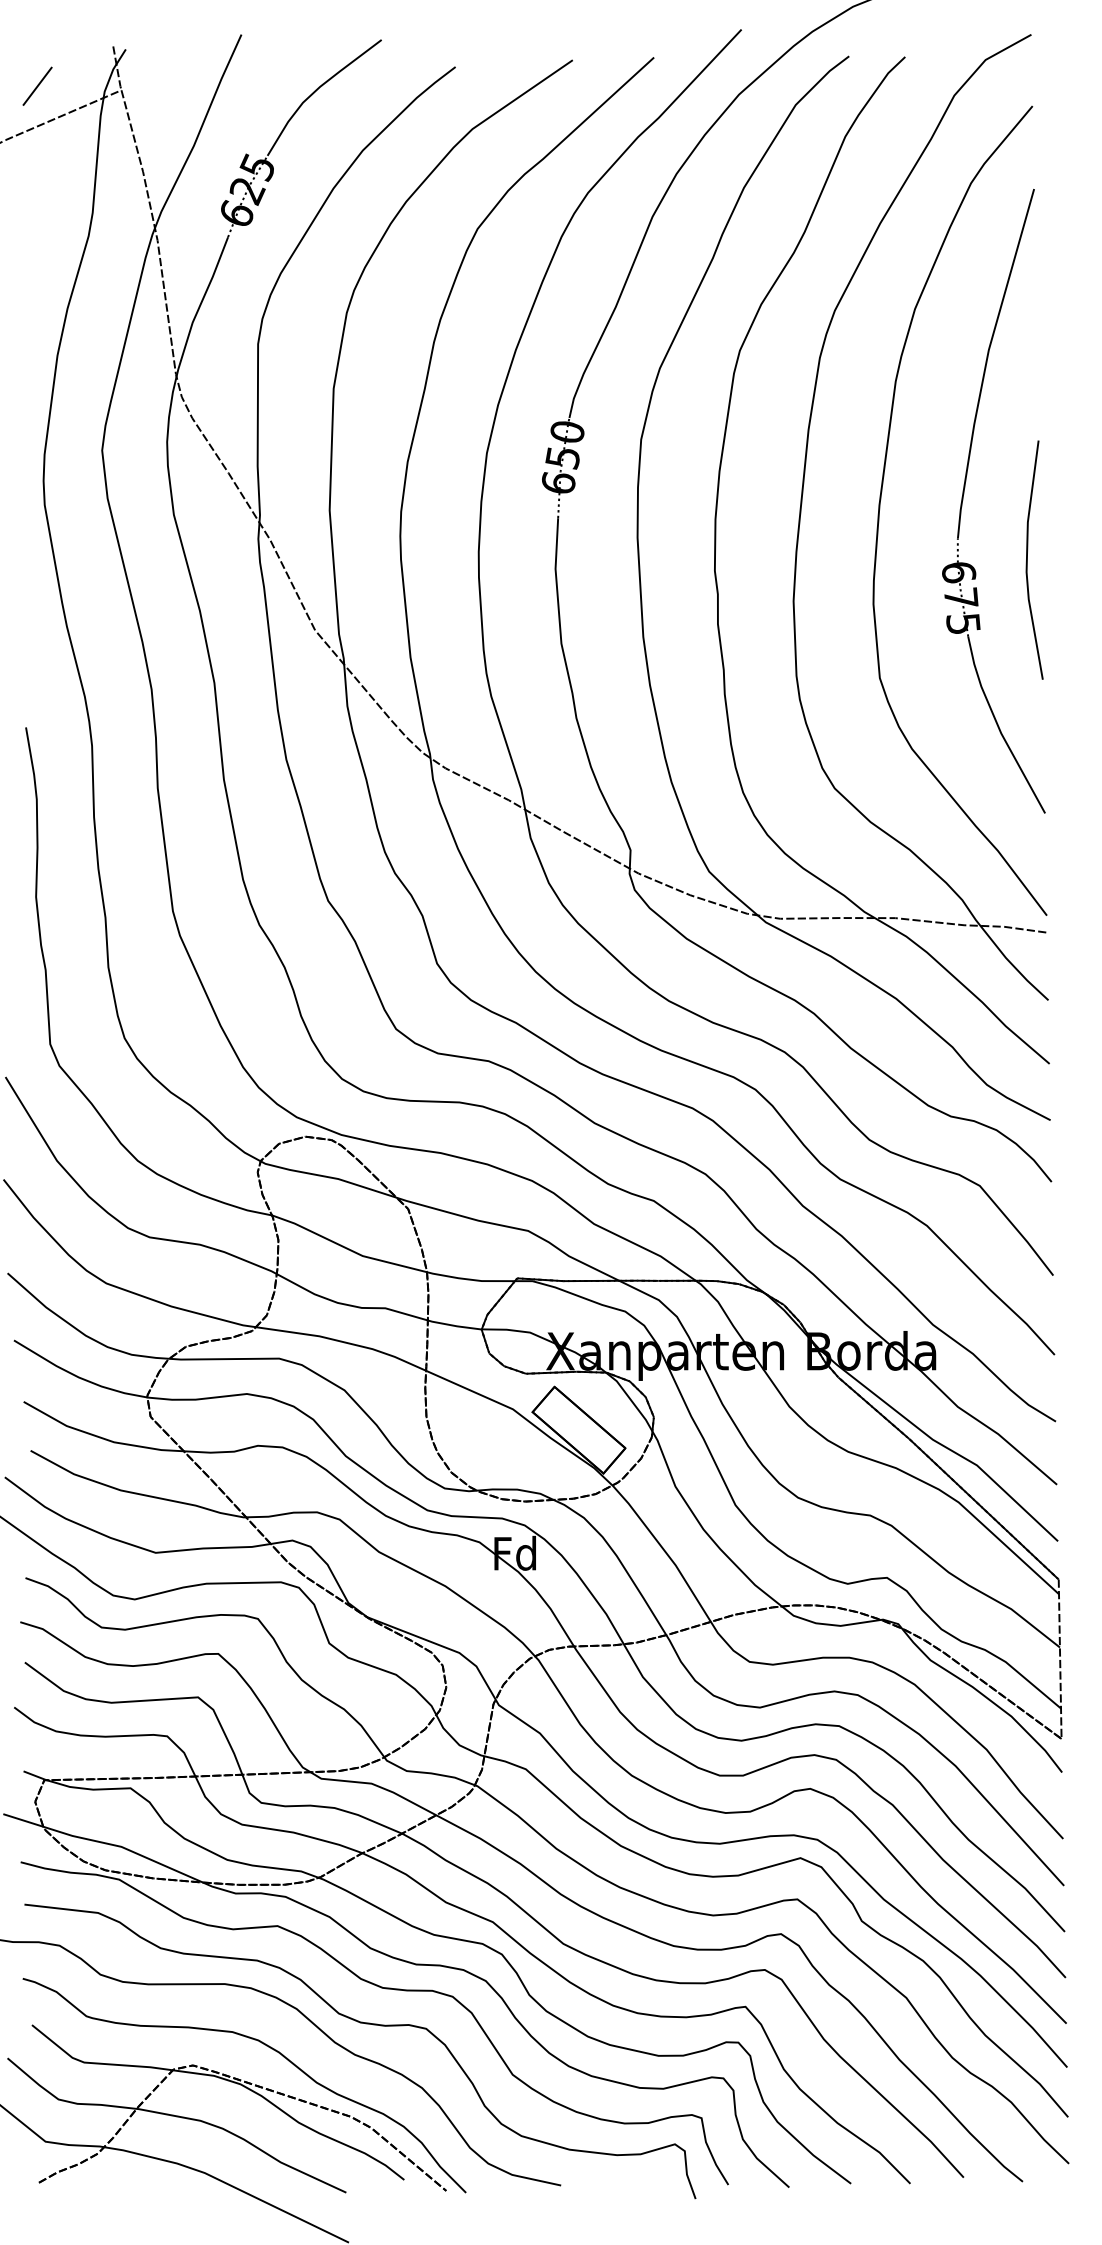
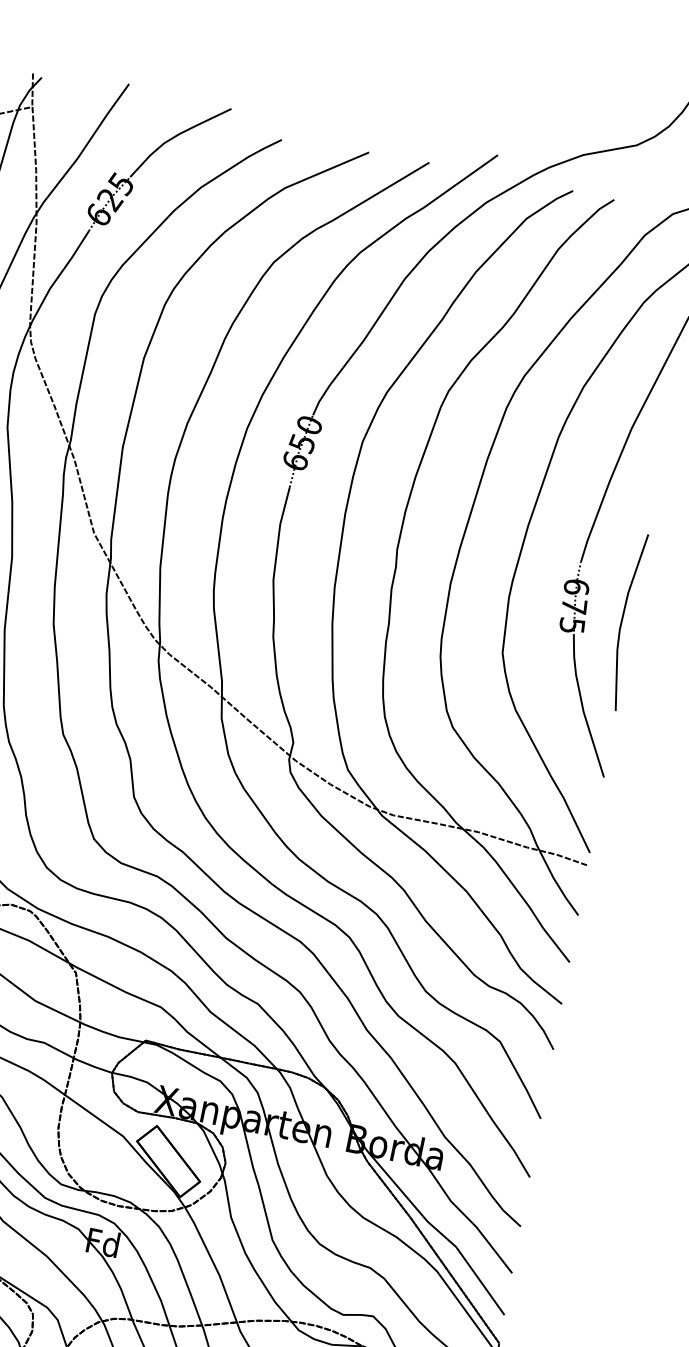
line: (1027, 559) -> (622, 620), moved

